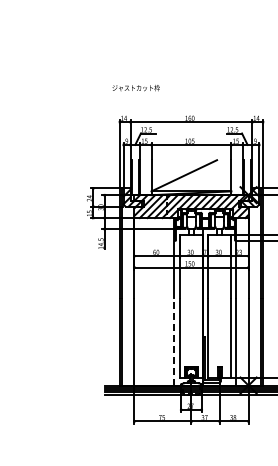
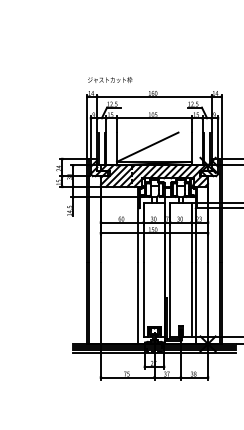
text: (135, 88) -> (109, 80), moved
line: (173, 341) -> (137, 302), dashed -> solid

